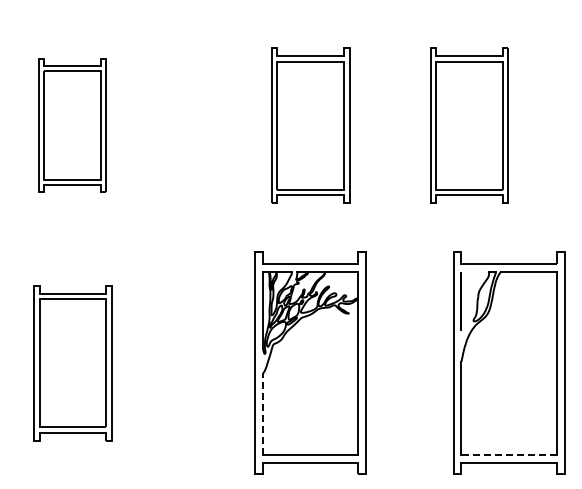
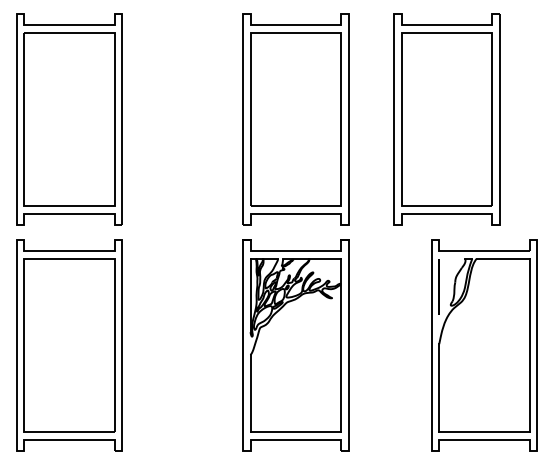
part: (72, 125) -> (69, 119), size x1.67
part: (310, 125) -> (295, 119), size x1.43
part: (469, 125) -> (446, 119), size x1.43
part: (72, 362) -> (69, 344), size x1.43
line: (263, 413) -> (250, 393), dashed -> solid
line: (509, 454) -> (484, 432), dashed -> solid

